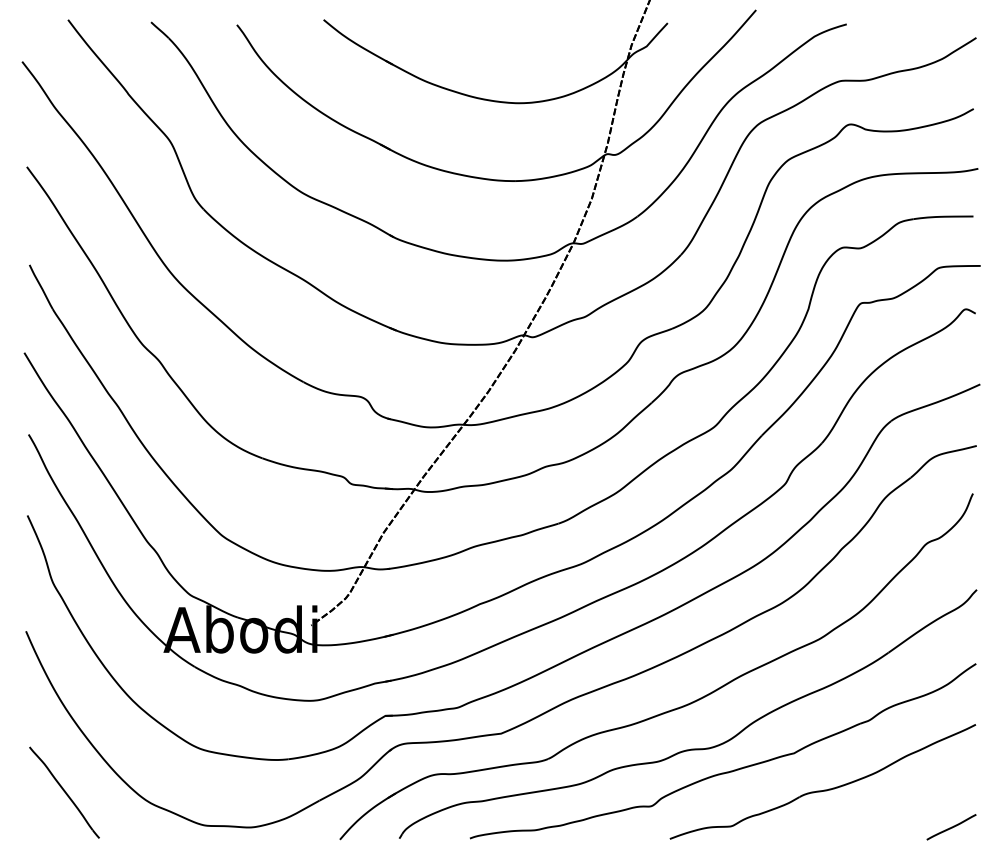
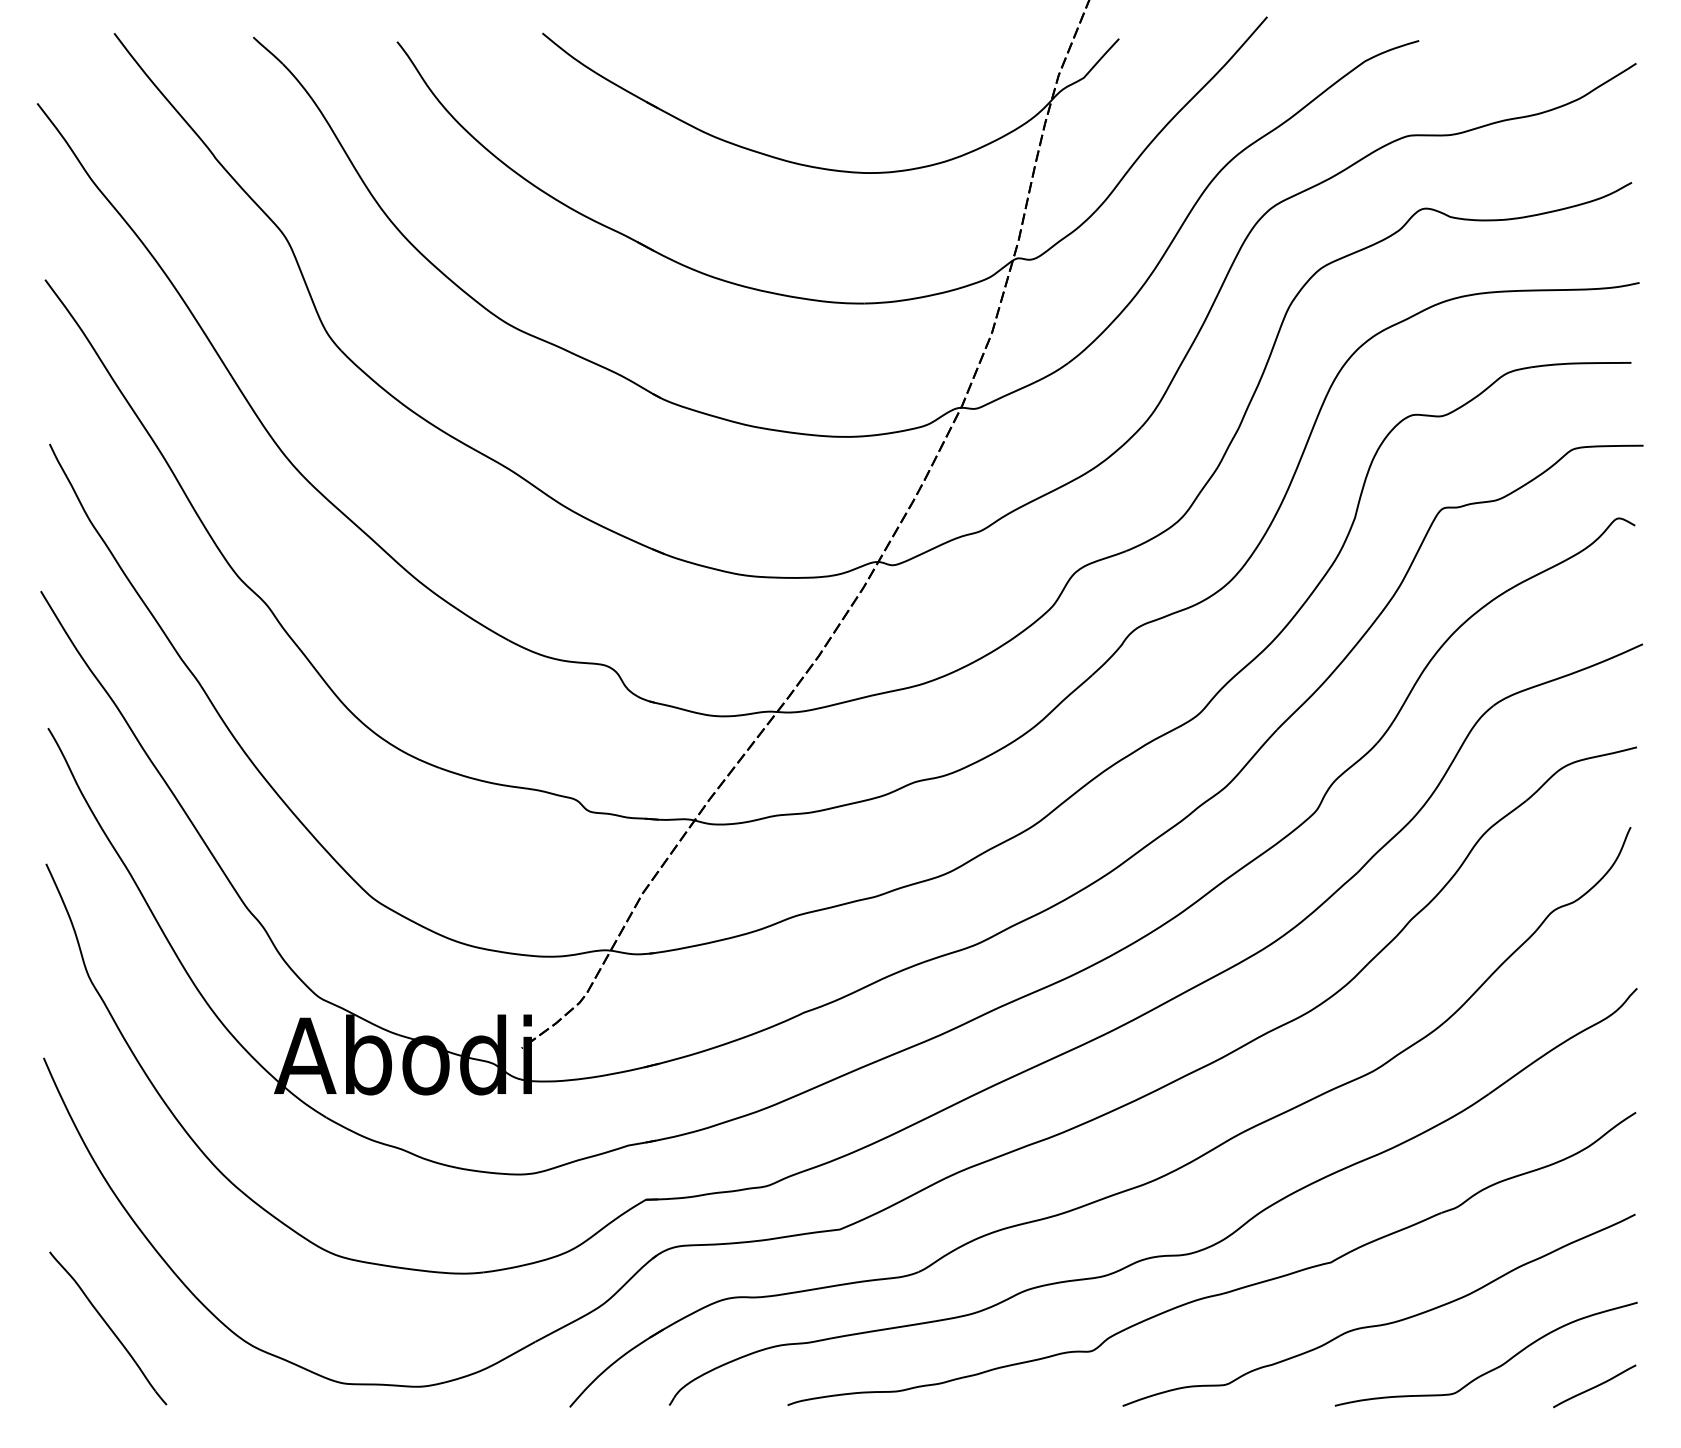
part: (890, 816) -> (1492, 1368), added

